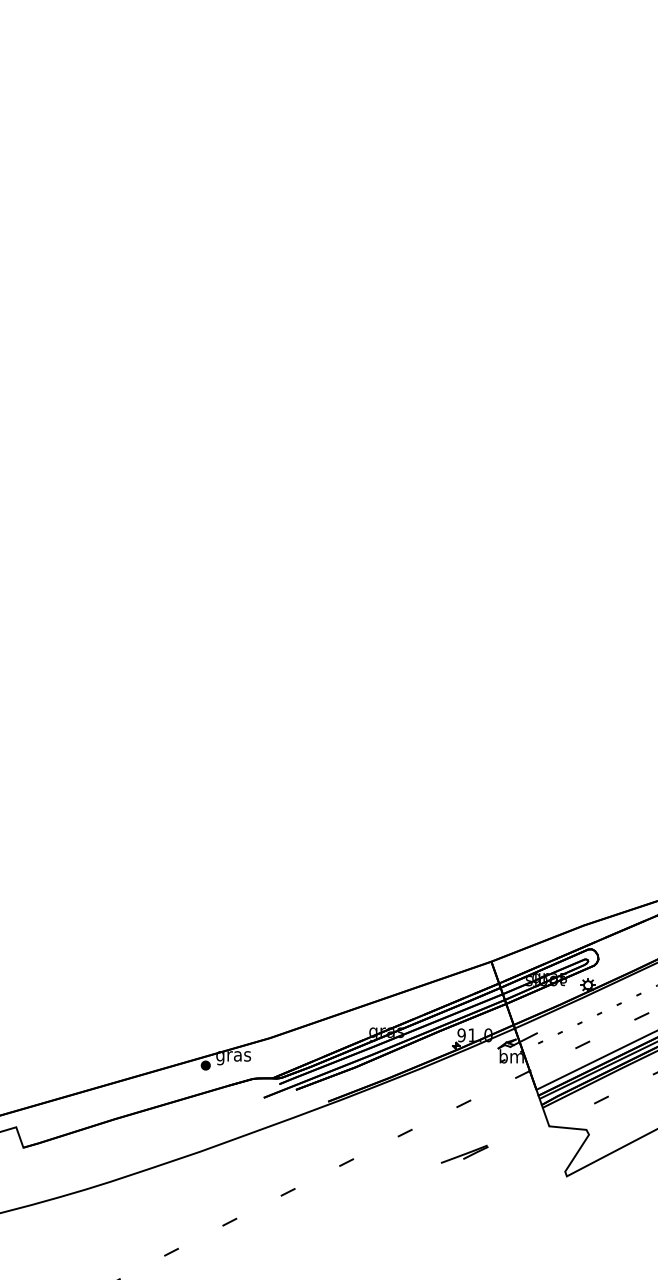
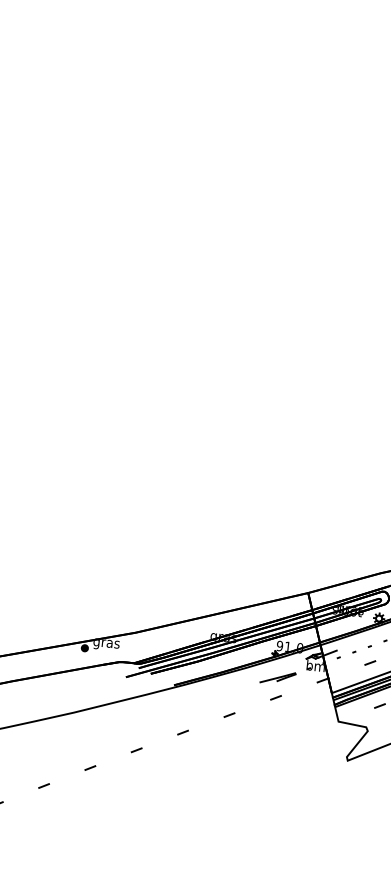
part: (464, 1153) -> (277, 677), moved

